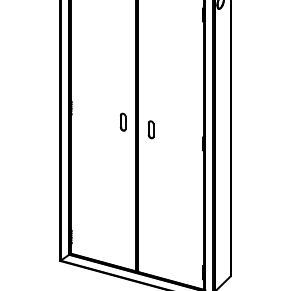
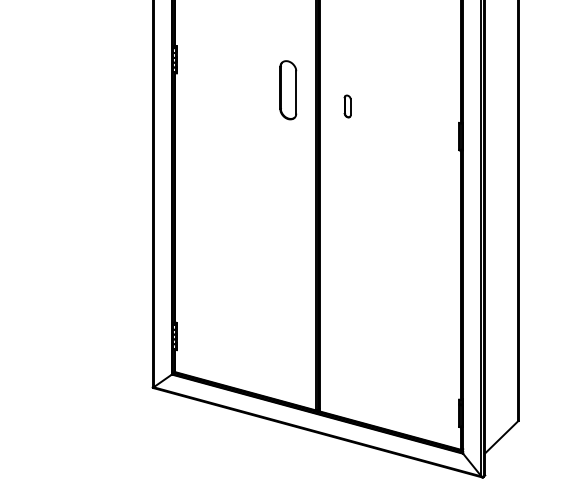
part: (122, 121) -> (286, 88), size x1.6
part: (150, 129) -> (346, 105), size x0.6

